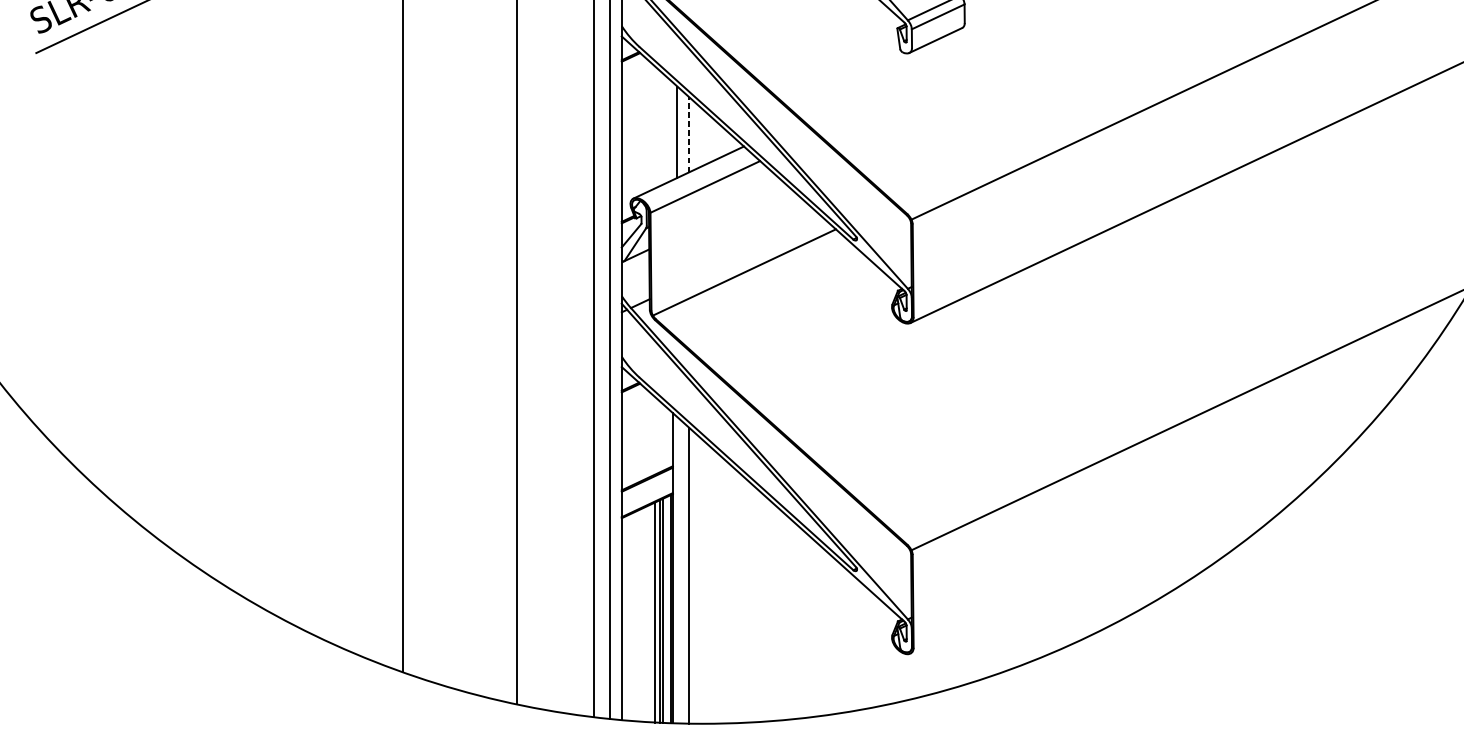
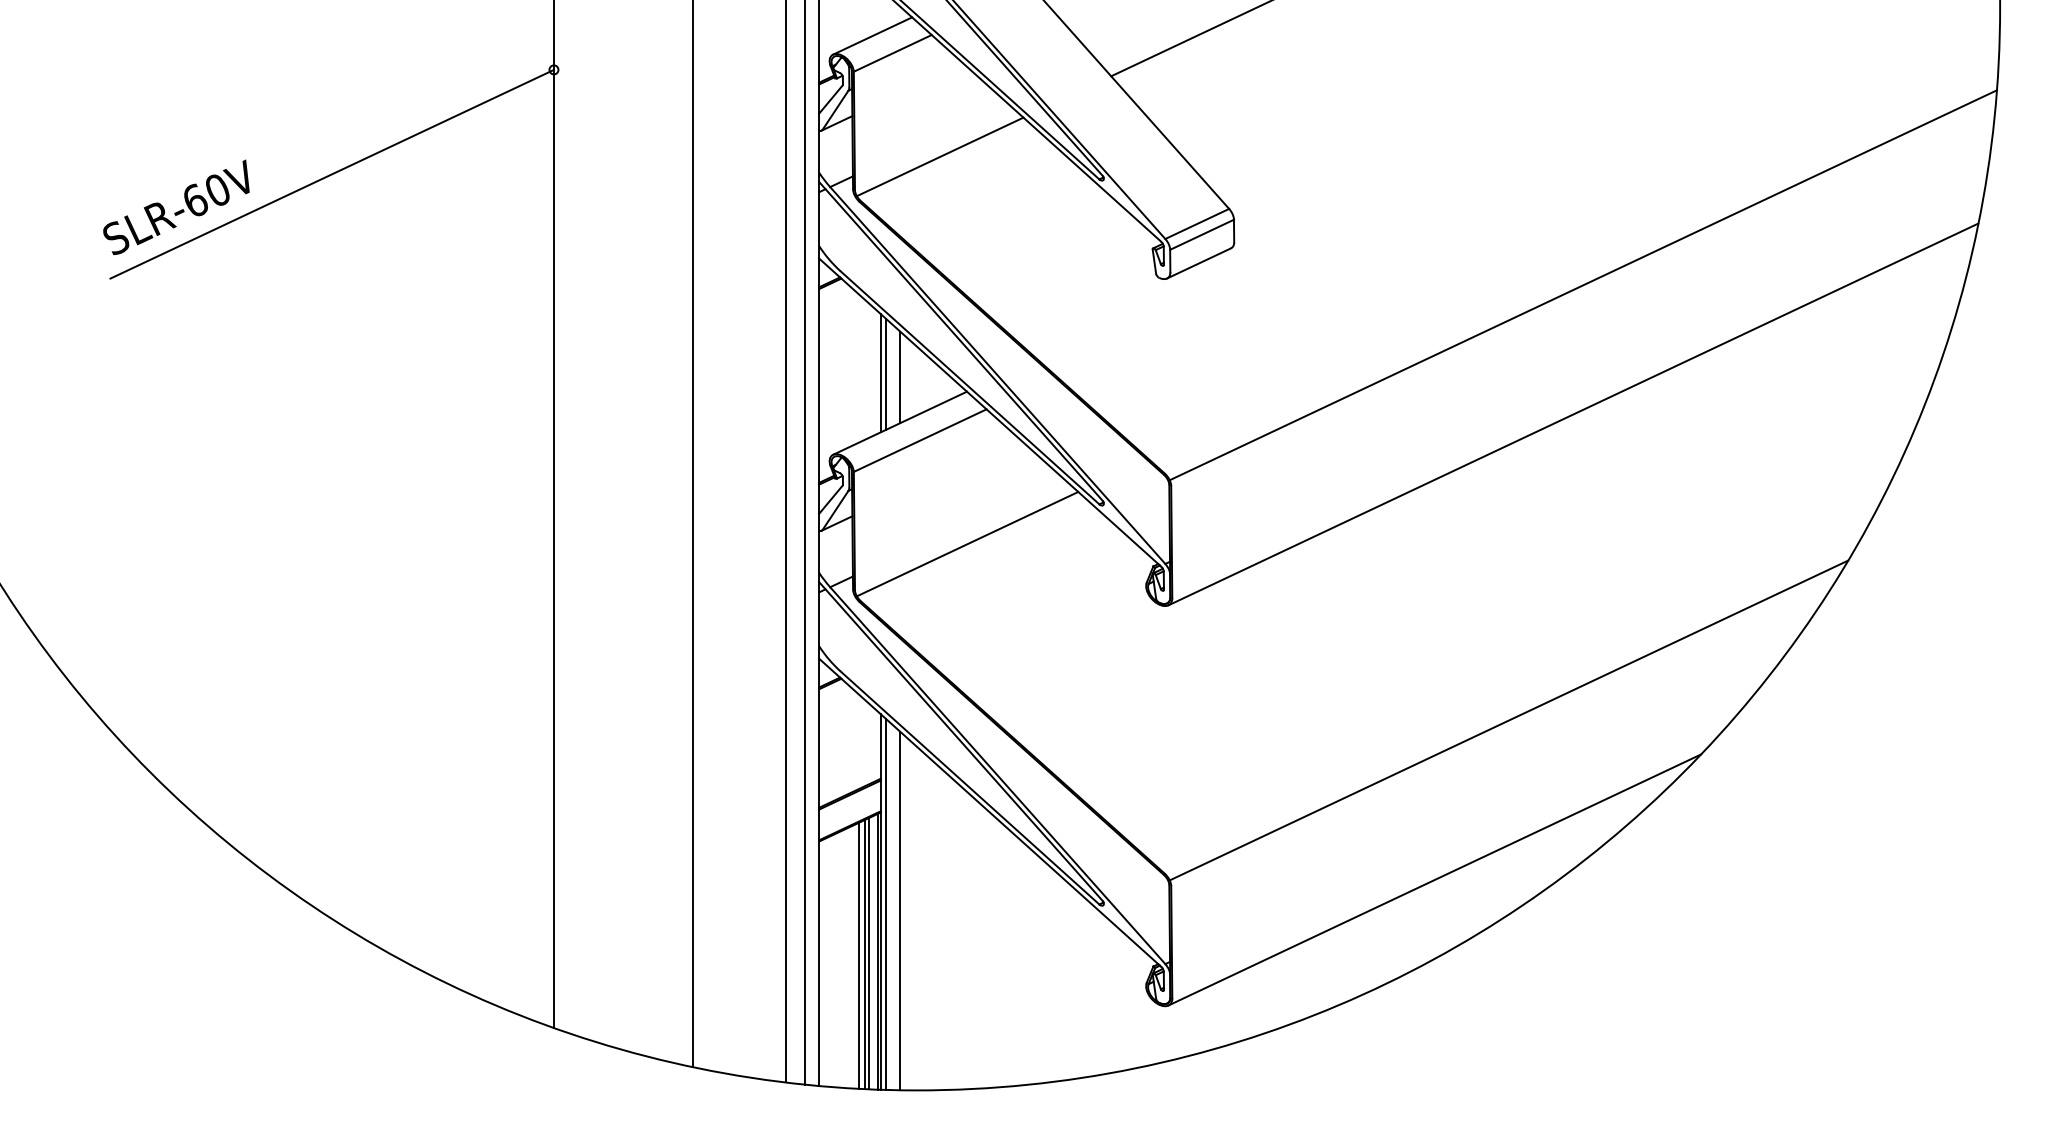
line: (672, 131) -> (880, 373), added
line: (689, 134) -> (900, 377), dashed -> solid
line: (1130, 549) -> (1434, 879), added
line: (677, 570) -> (886, 904), added

